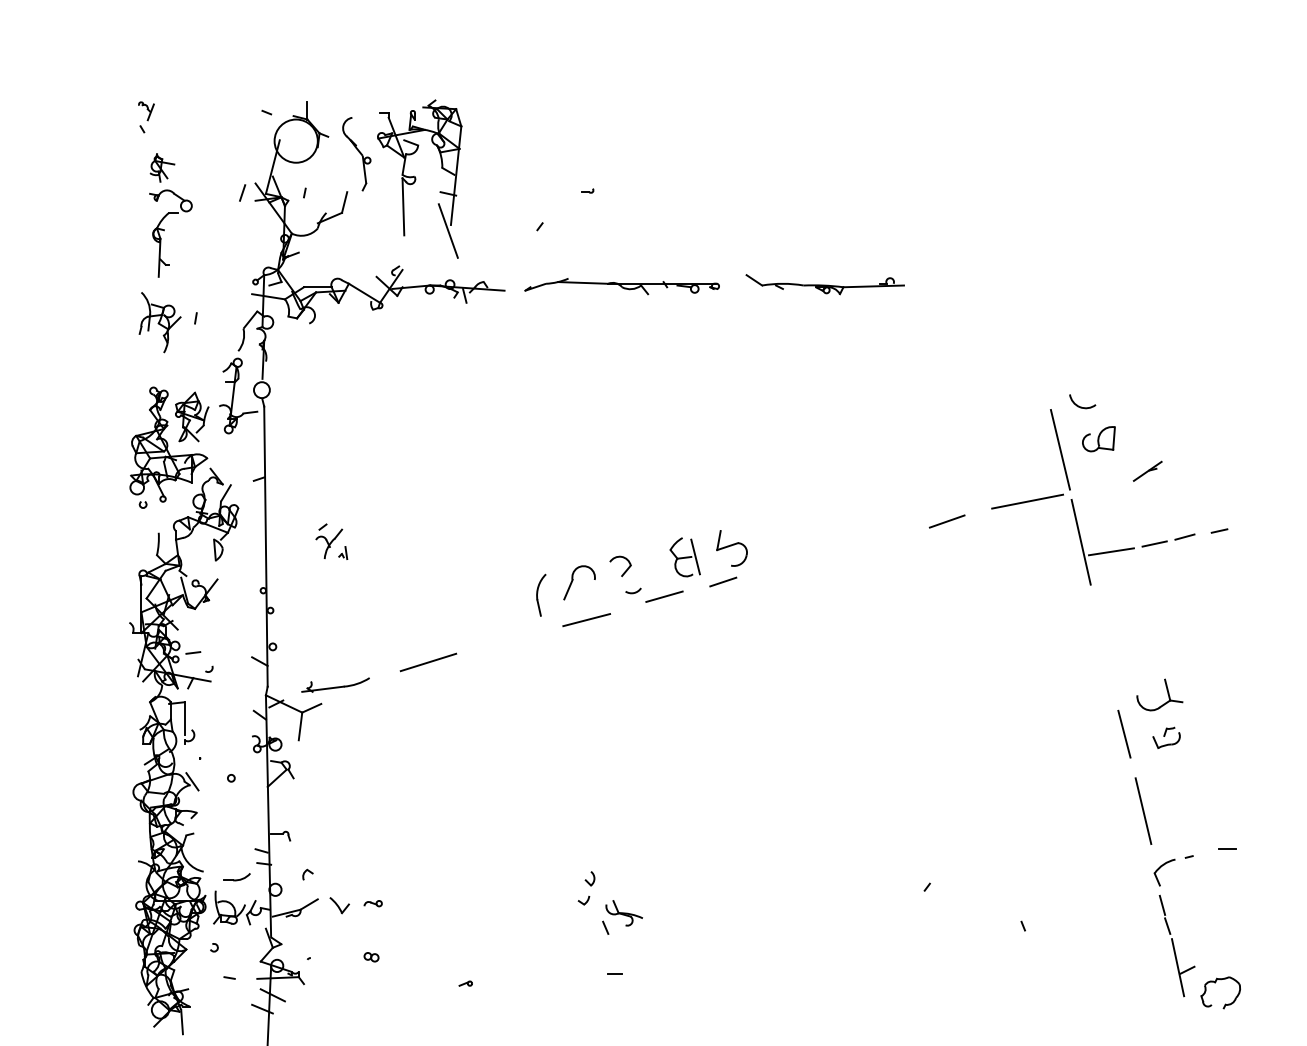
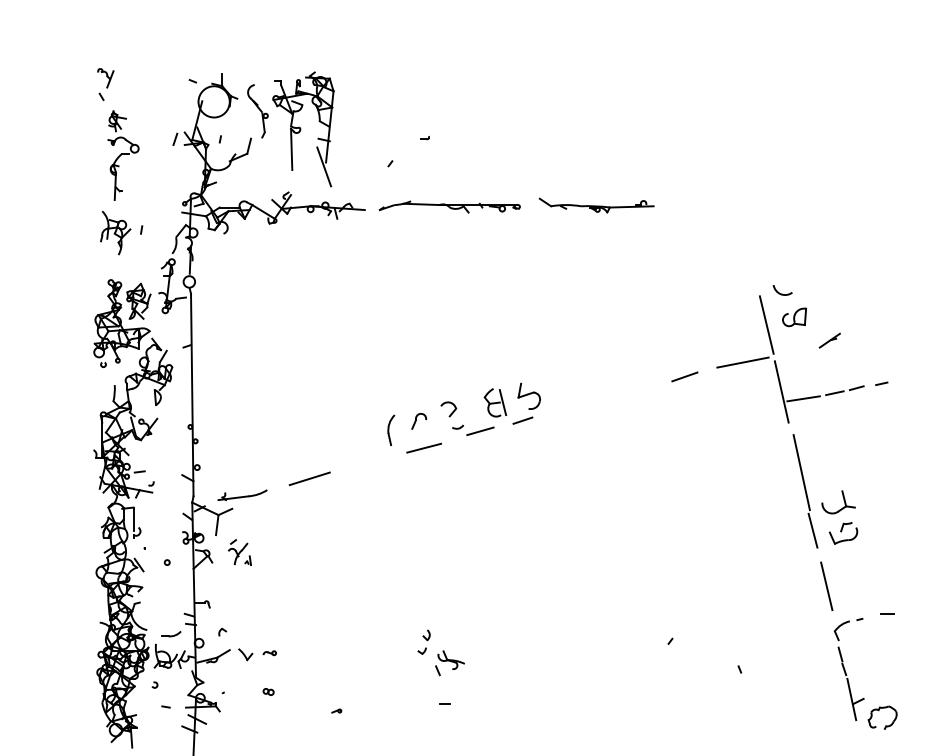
part: (145, 117) -> (105, 84), size x1.43
part: (331, 541) -> (239, 552), moved
part: (580, 583) -> (419, 421), size x0.62
line: (1108, 653) -> (801, 472), added
part: (1166, 738) -> (843, 533), size x1.43

